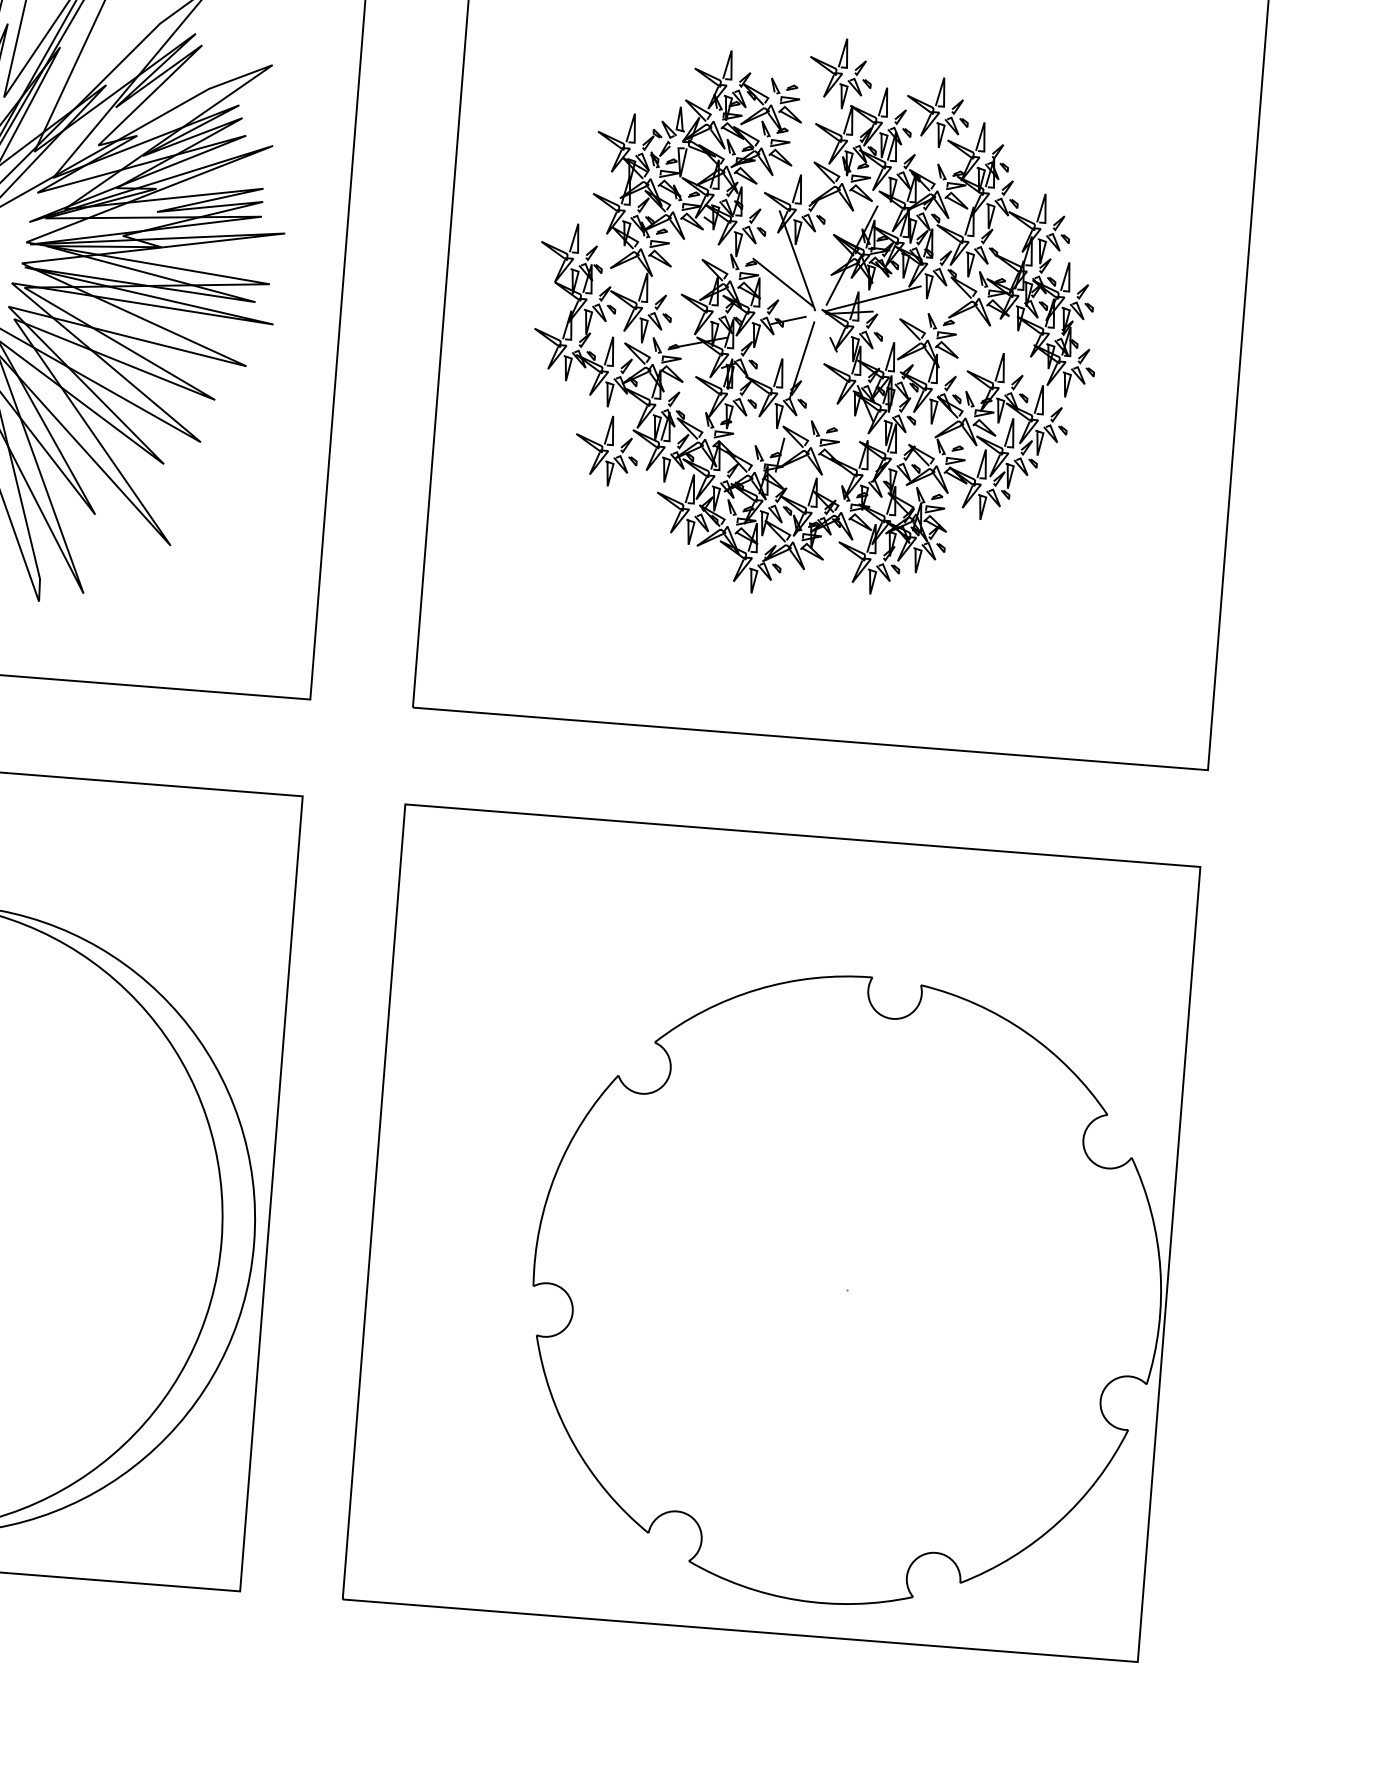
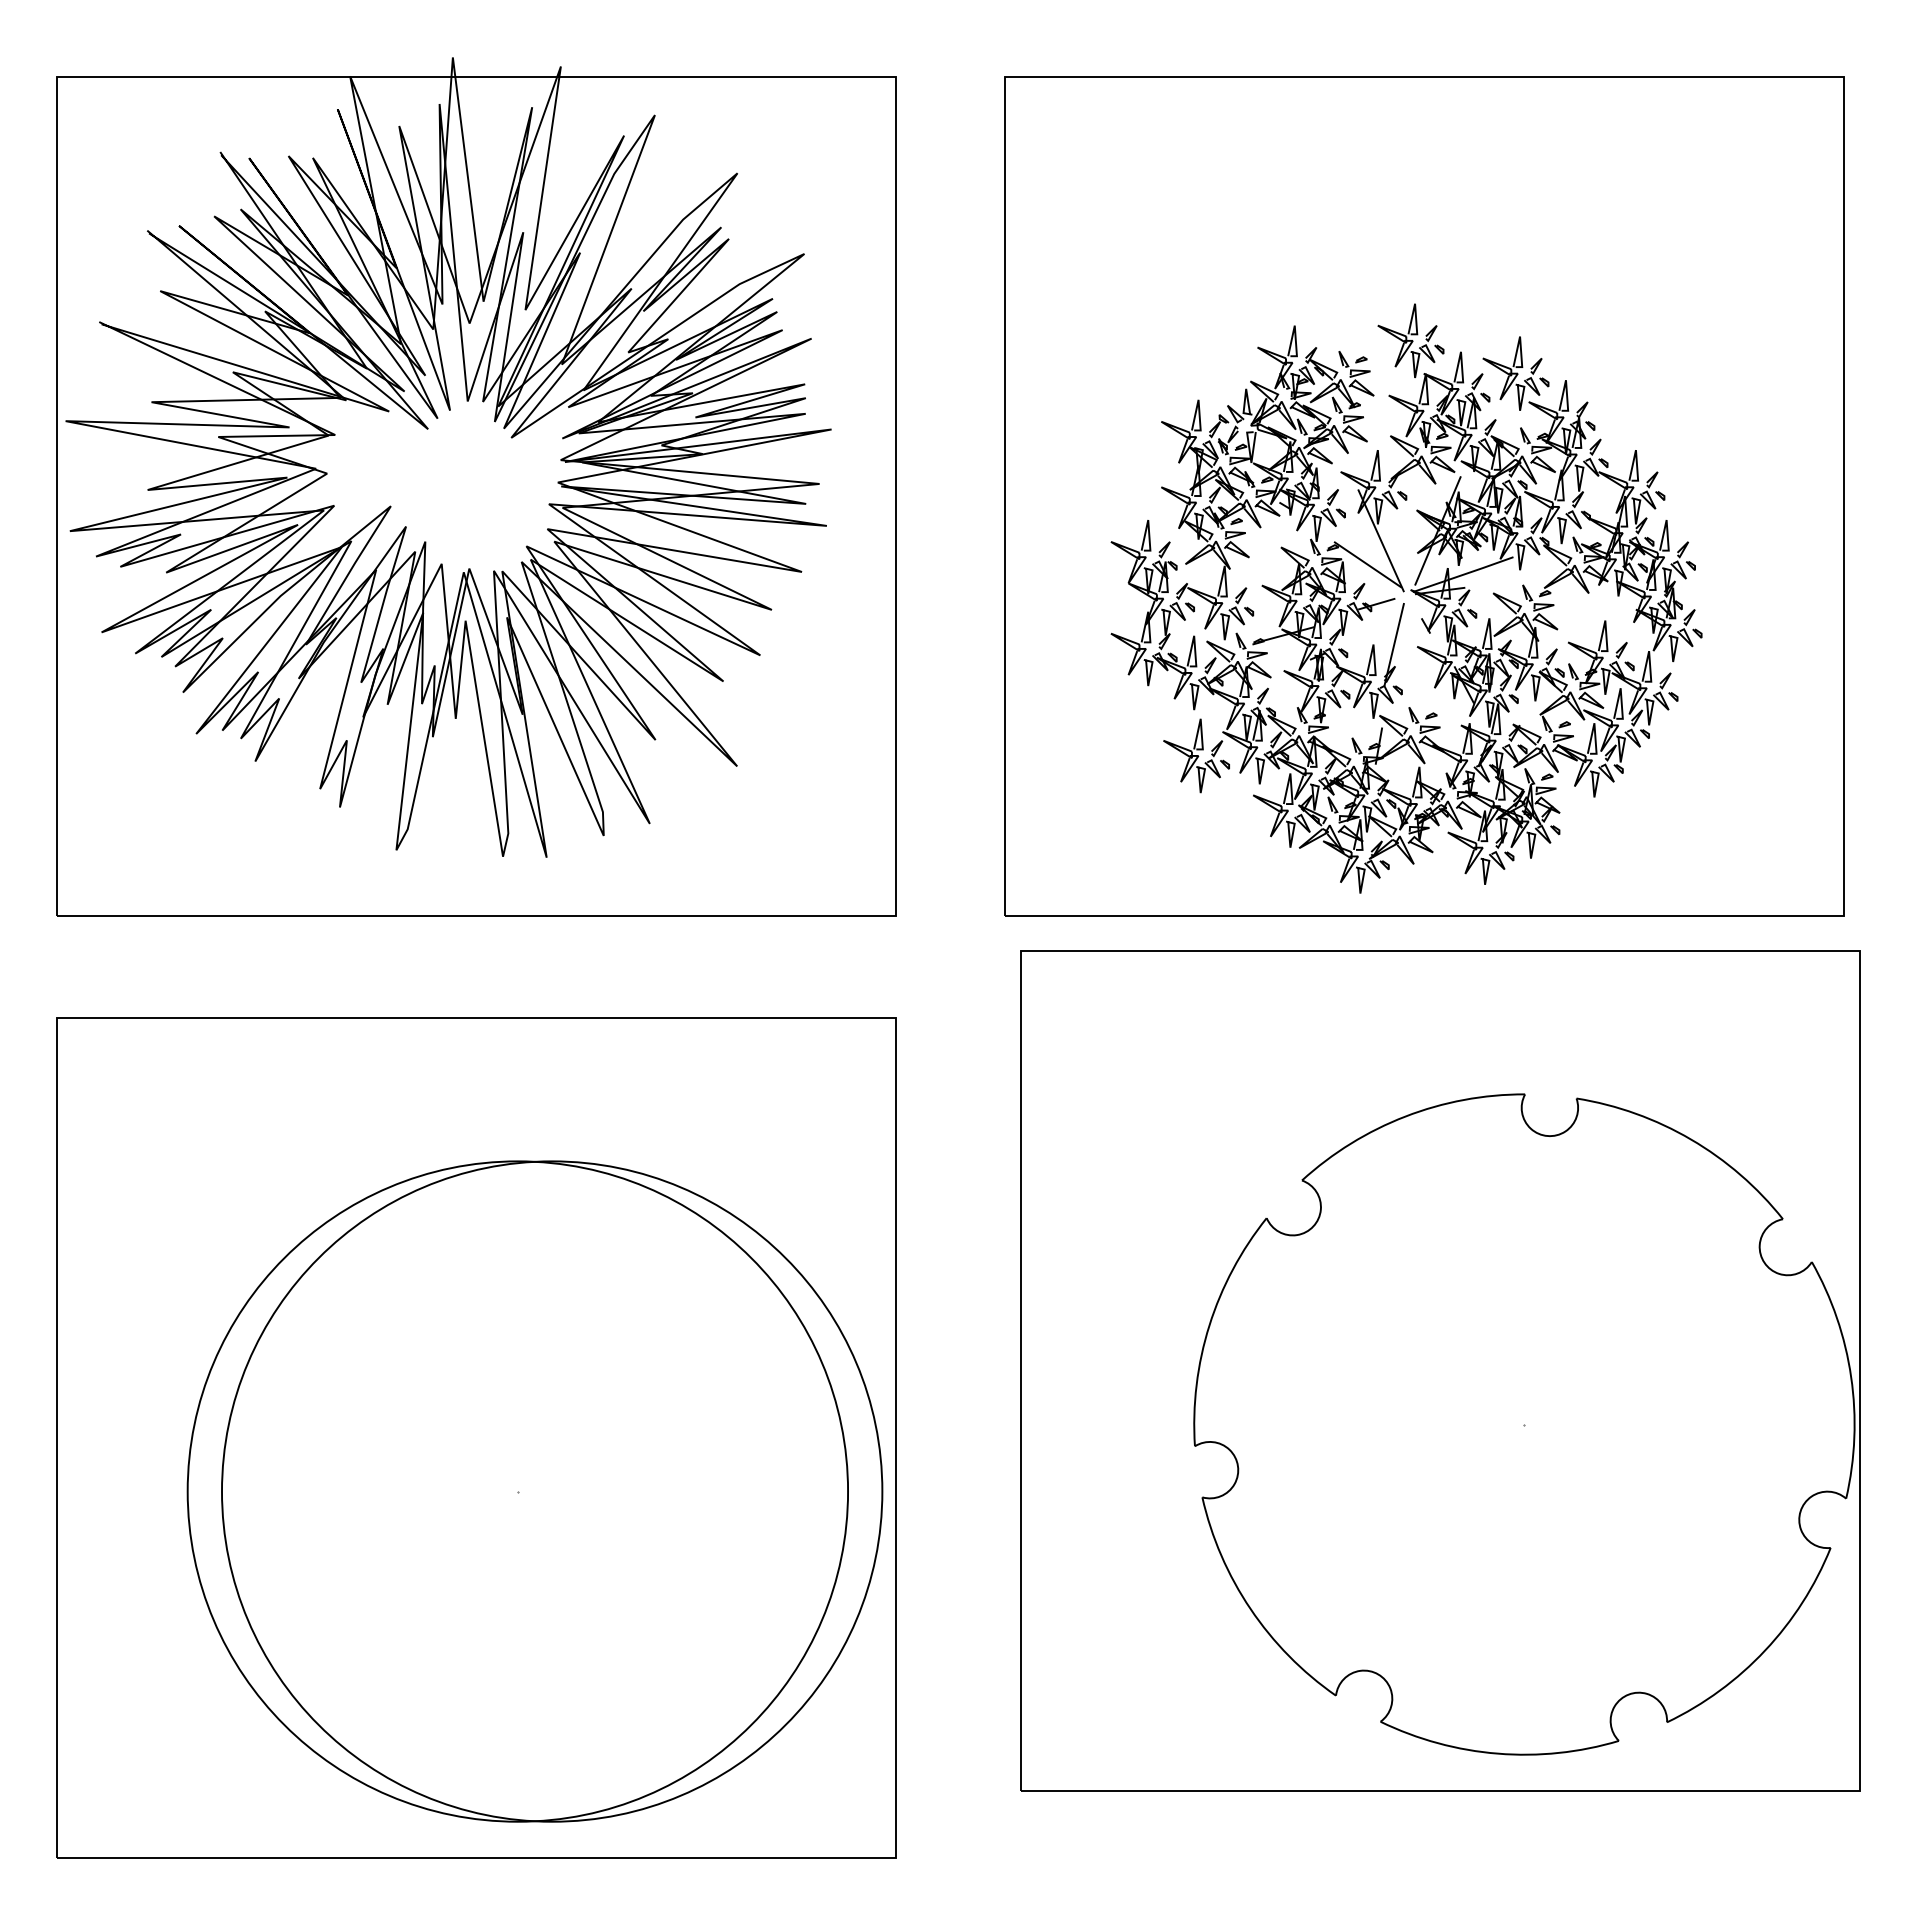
part: (817, 317) -> (1406, 598), moved
part: (771, 1232) -> (1440, 1370), moved

